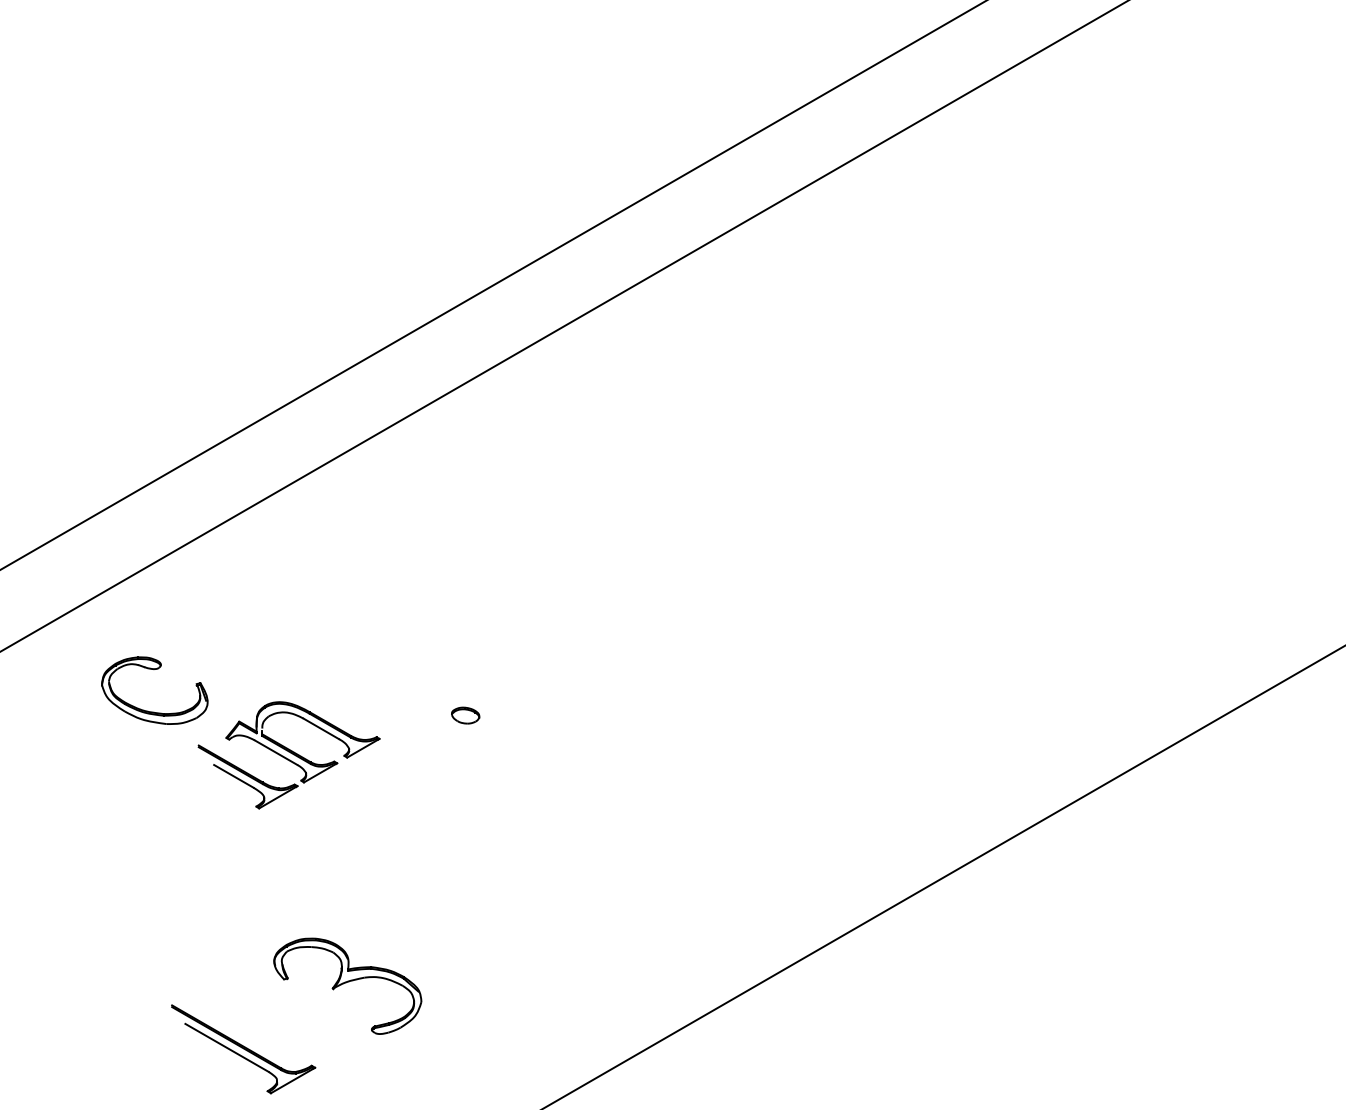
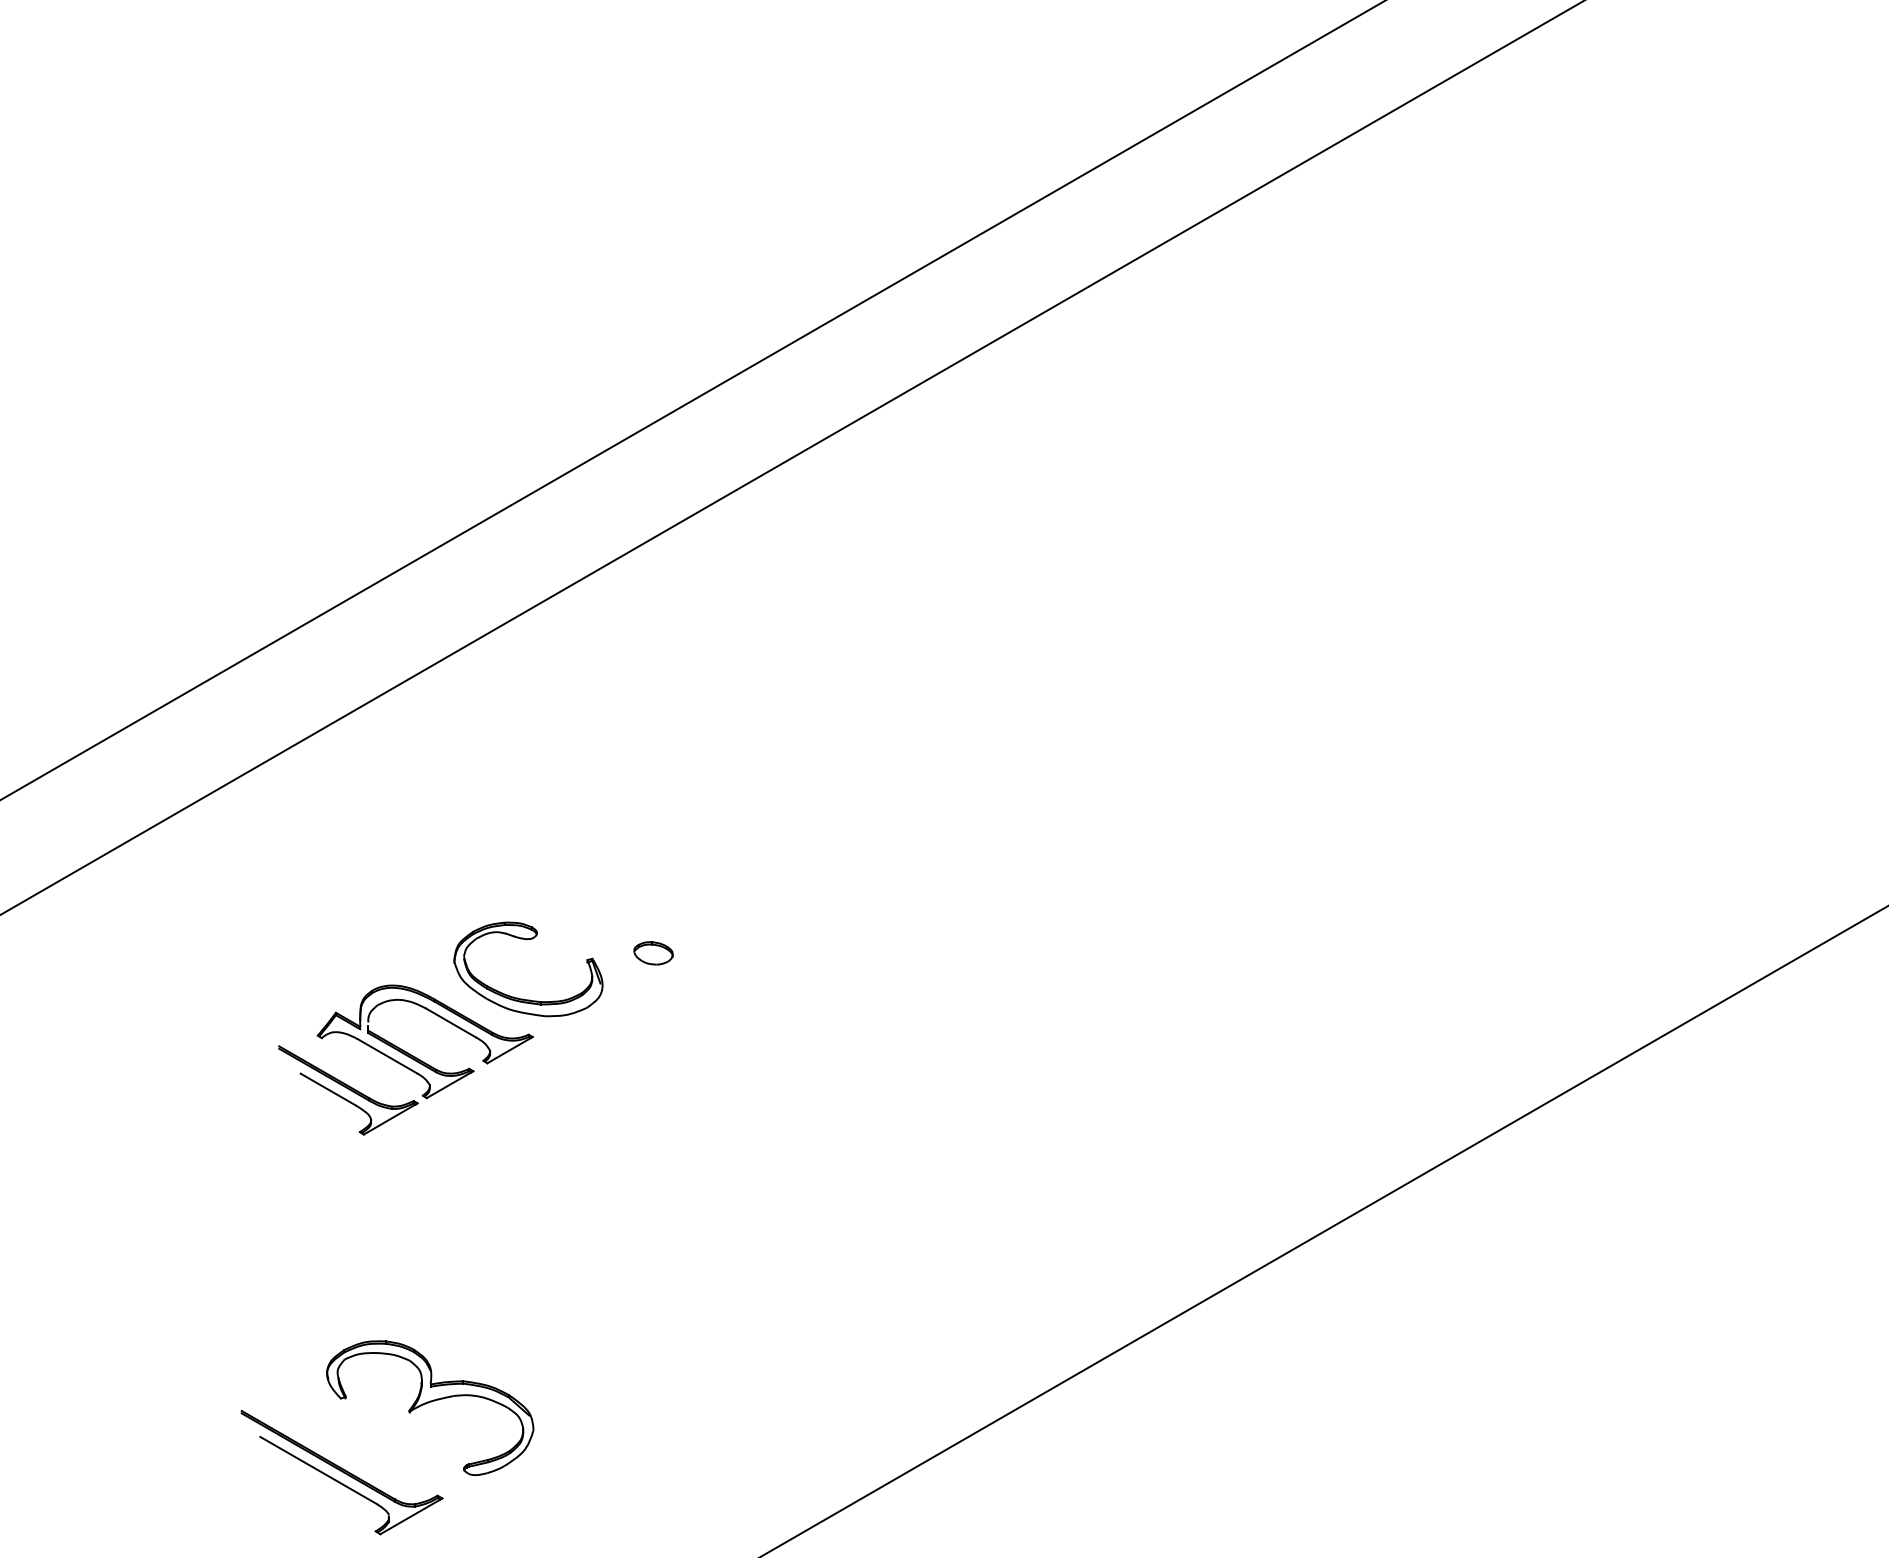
part: (154, 670) -> (527, 940), moved
part: (465, 715) -> (653, 953), moved
part: (348, 985) -> (430, 1407), moved

